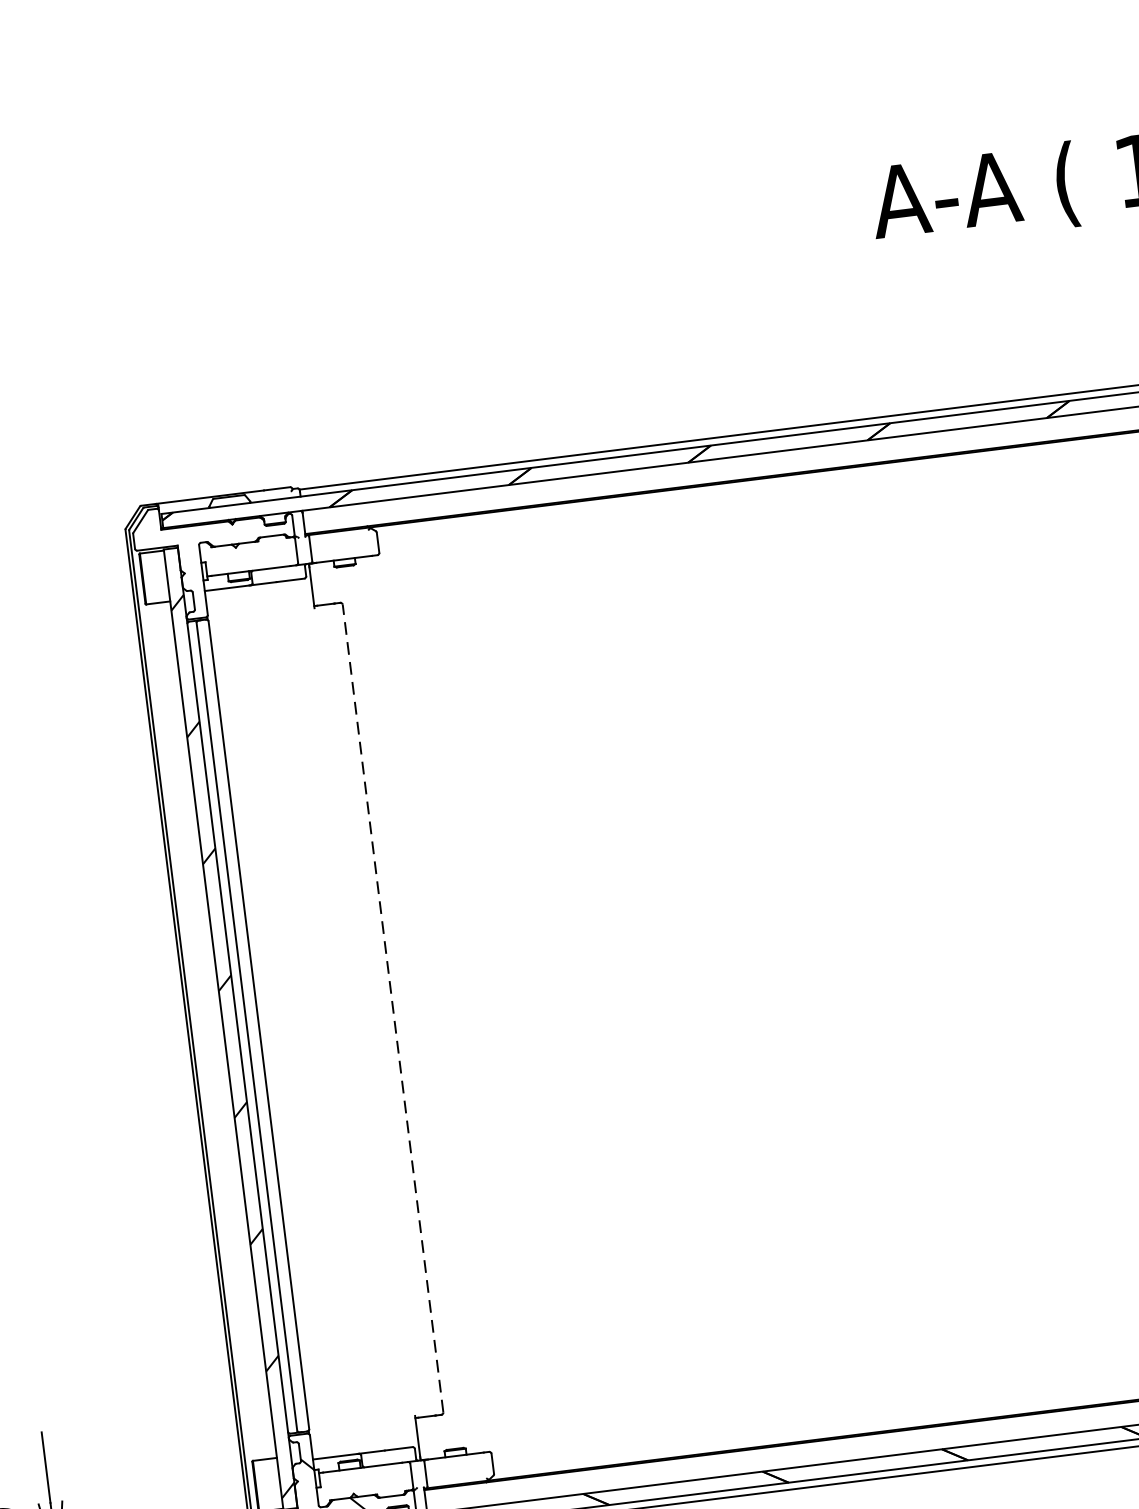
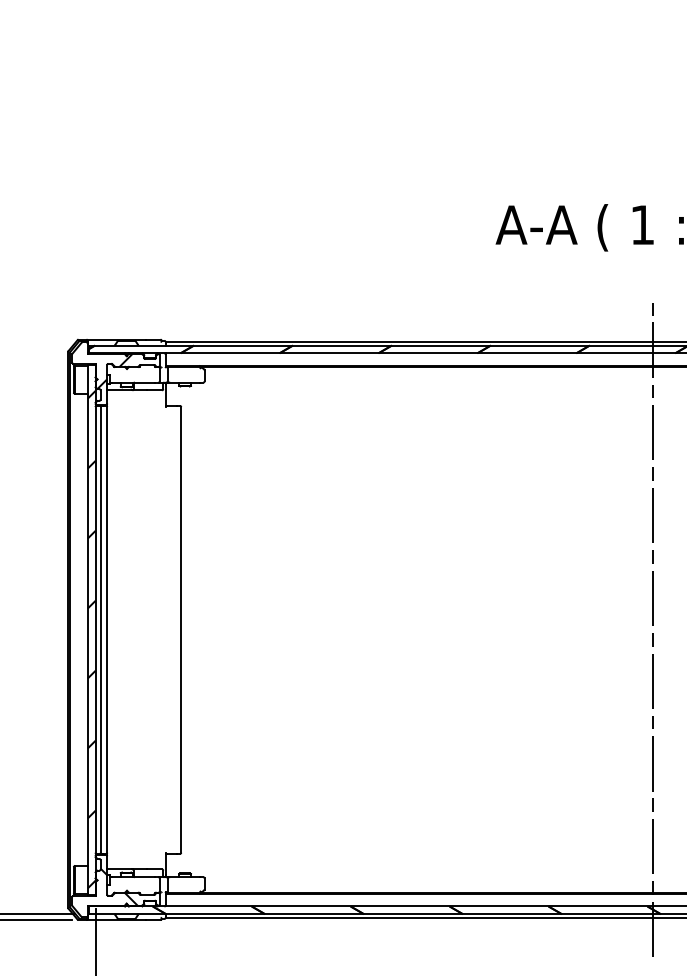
hatch: (213, 555) -> (114, 371), added
line: (393, 1007) -> (181, 629), dashed -> solid

